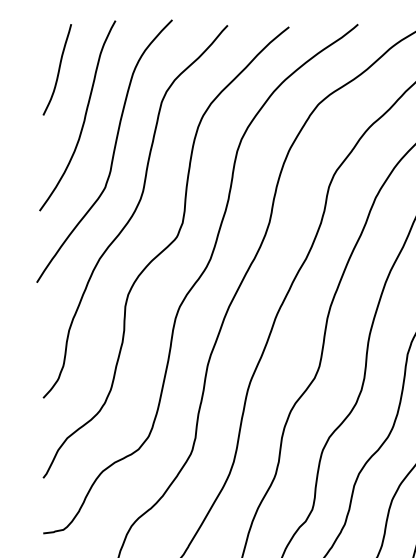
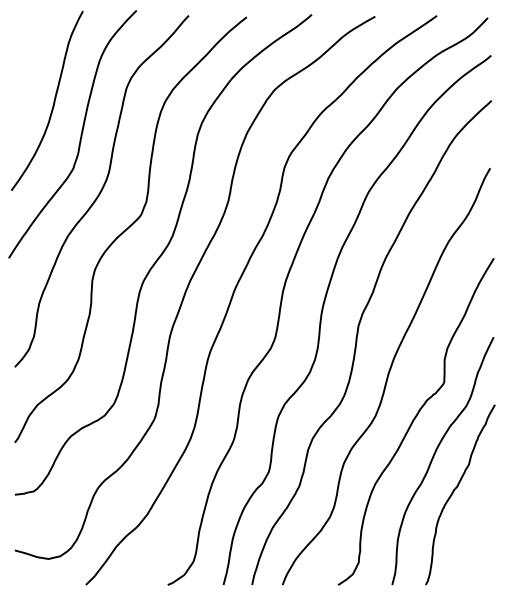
curve: (57, 70) -> (28, 58), removed

